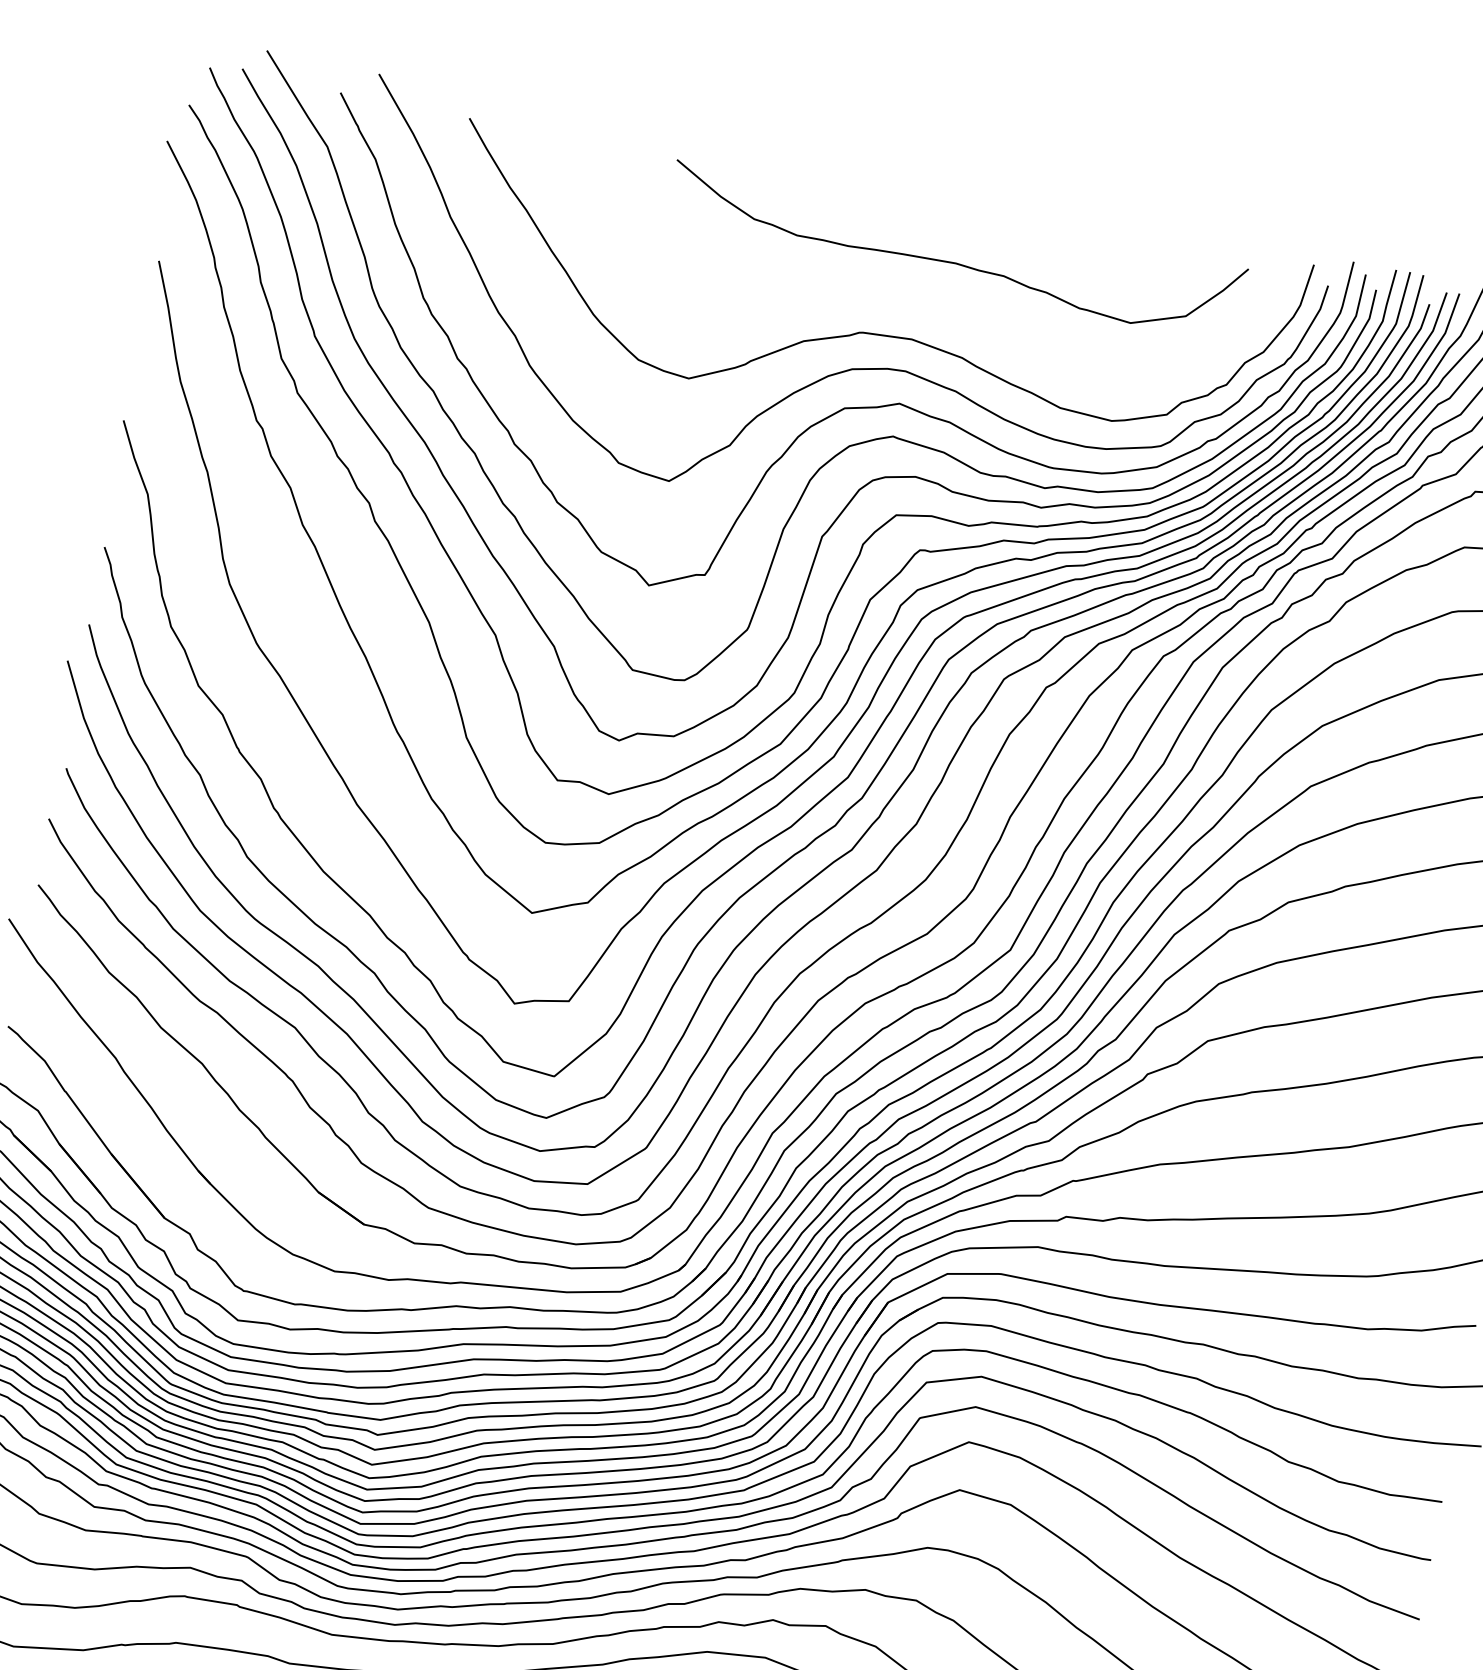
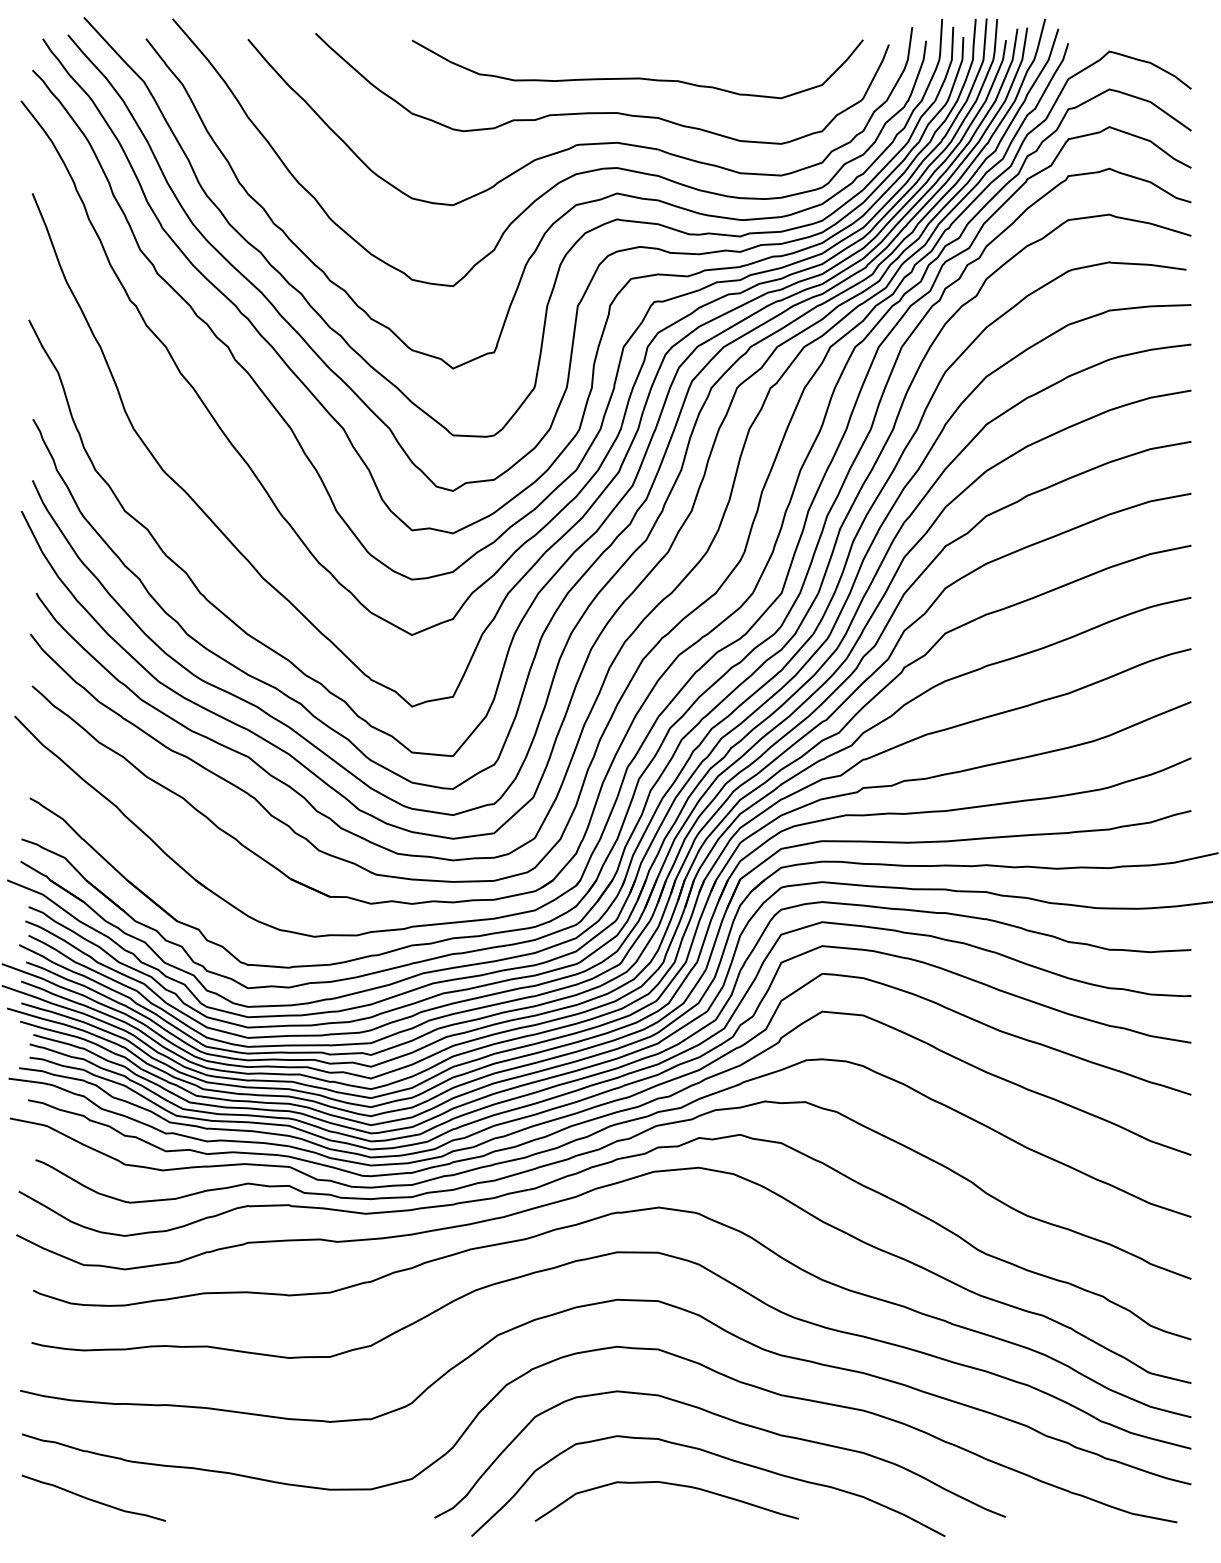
curve: (900, 297) -> (602, 112), added

